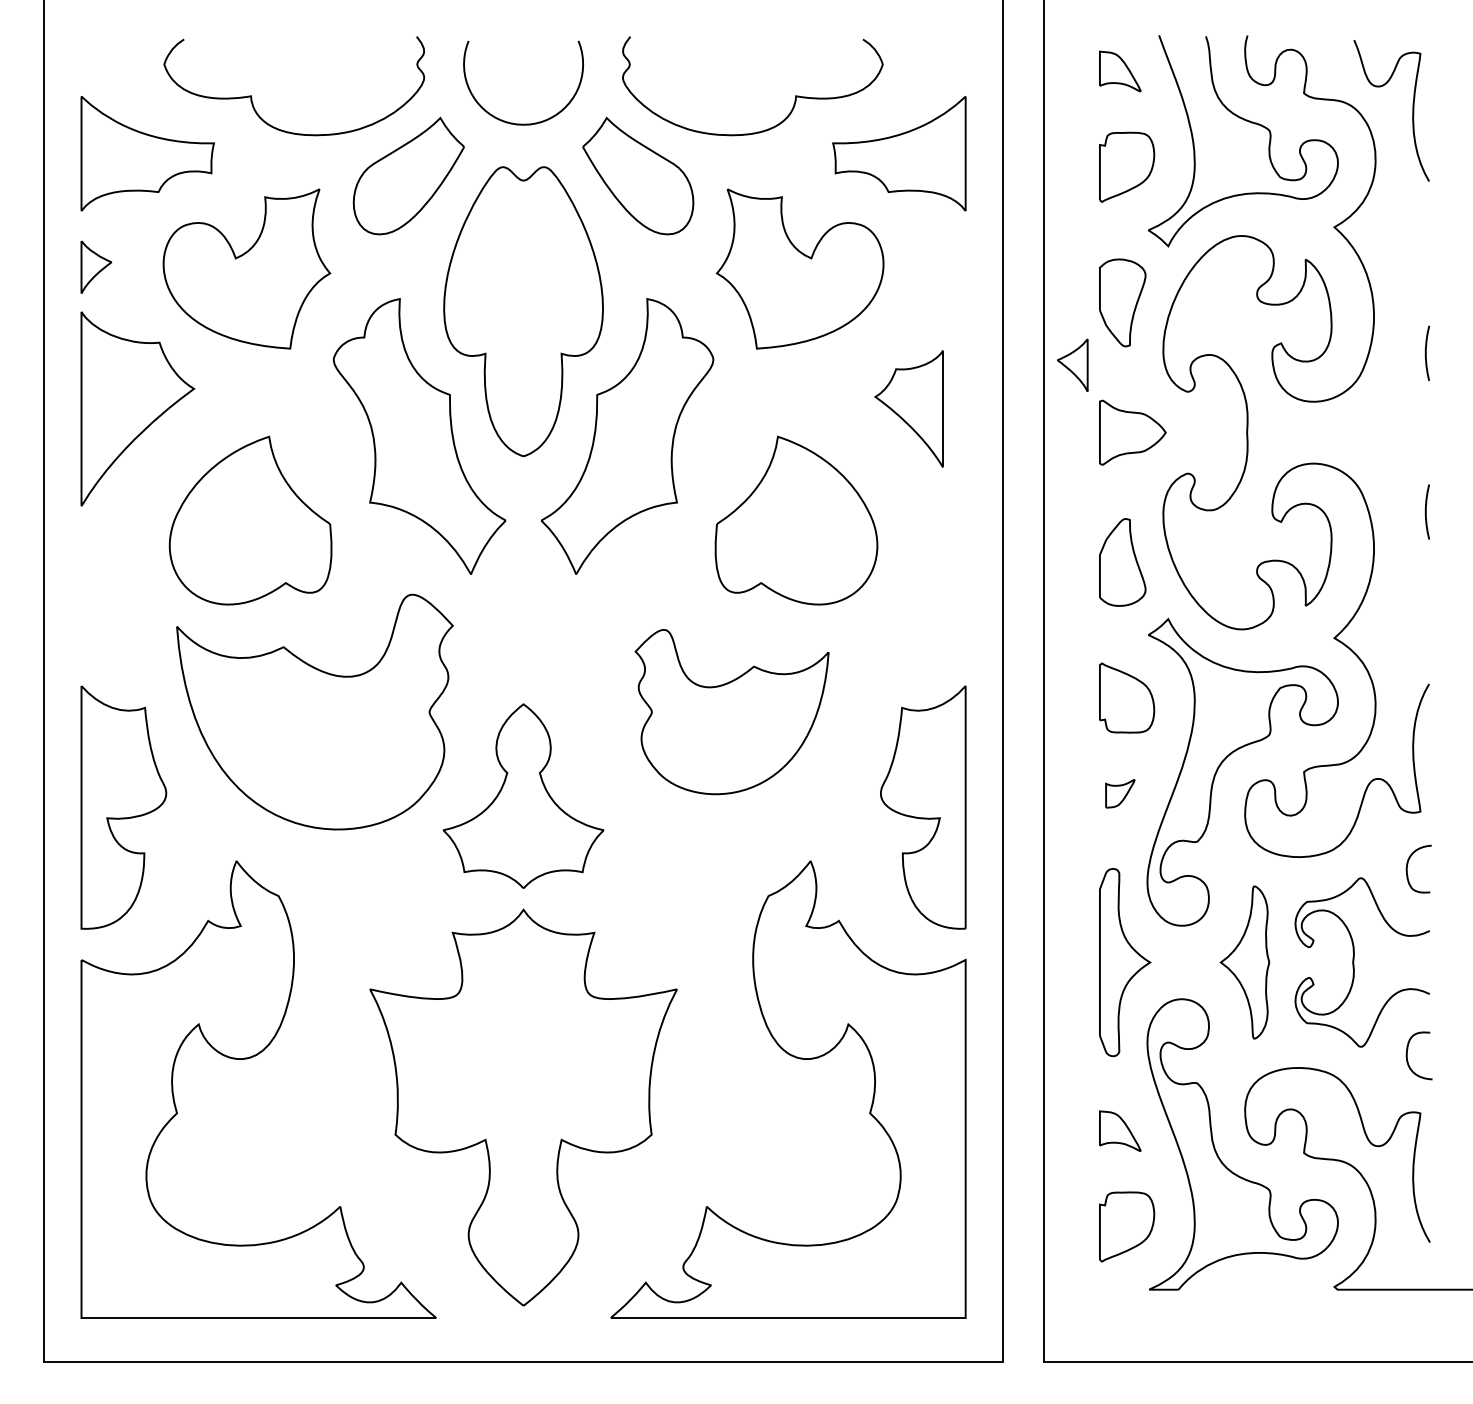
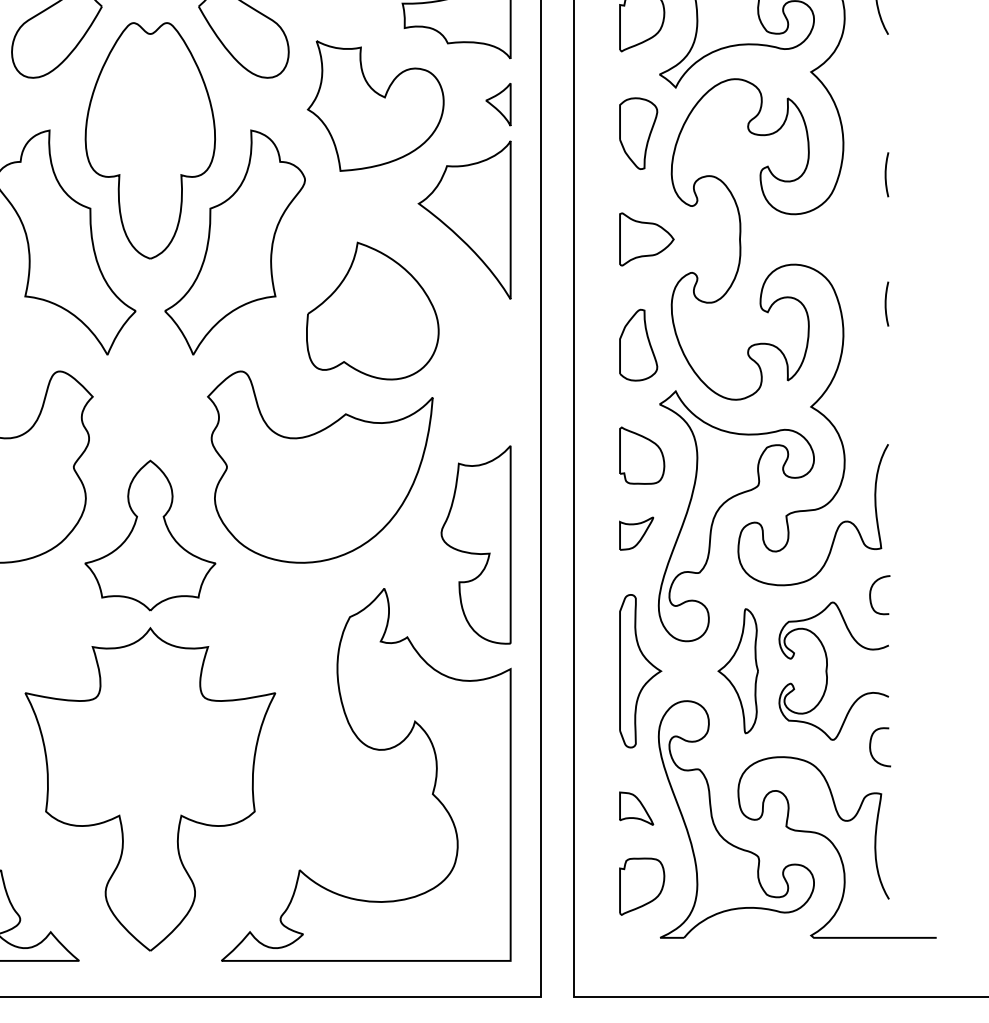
part: (1072, 364) -> (498, 104), moved
part: (908, 408) -> (464, 219), size x1.67
part: (731, 711) -> (319, 466), size x1.43
part: (1120, 793) -> (636, 533), size x1.43

